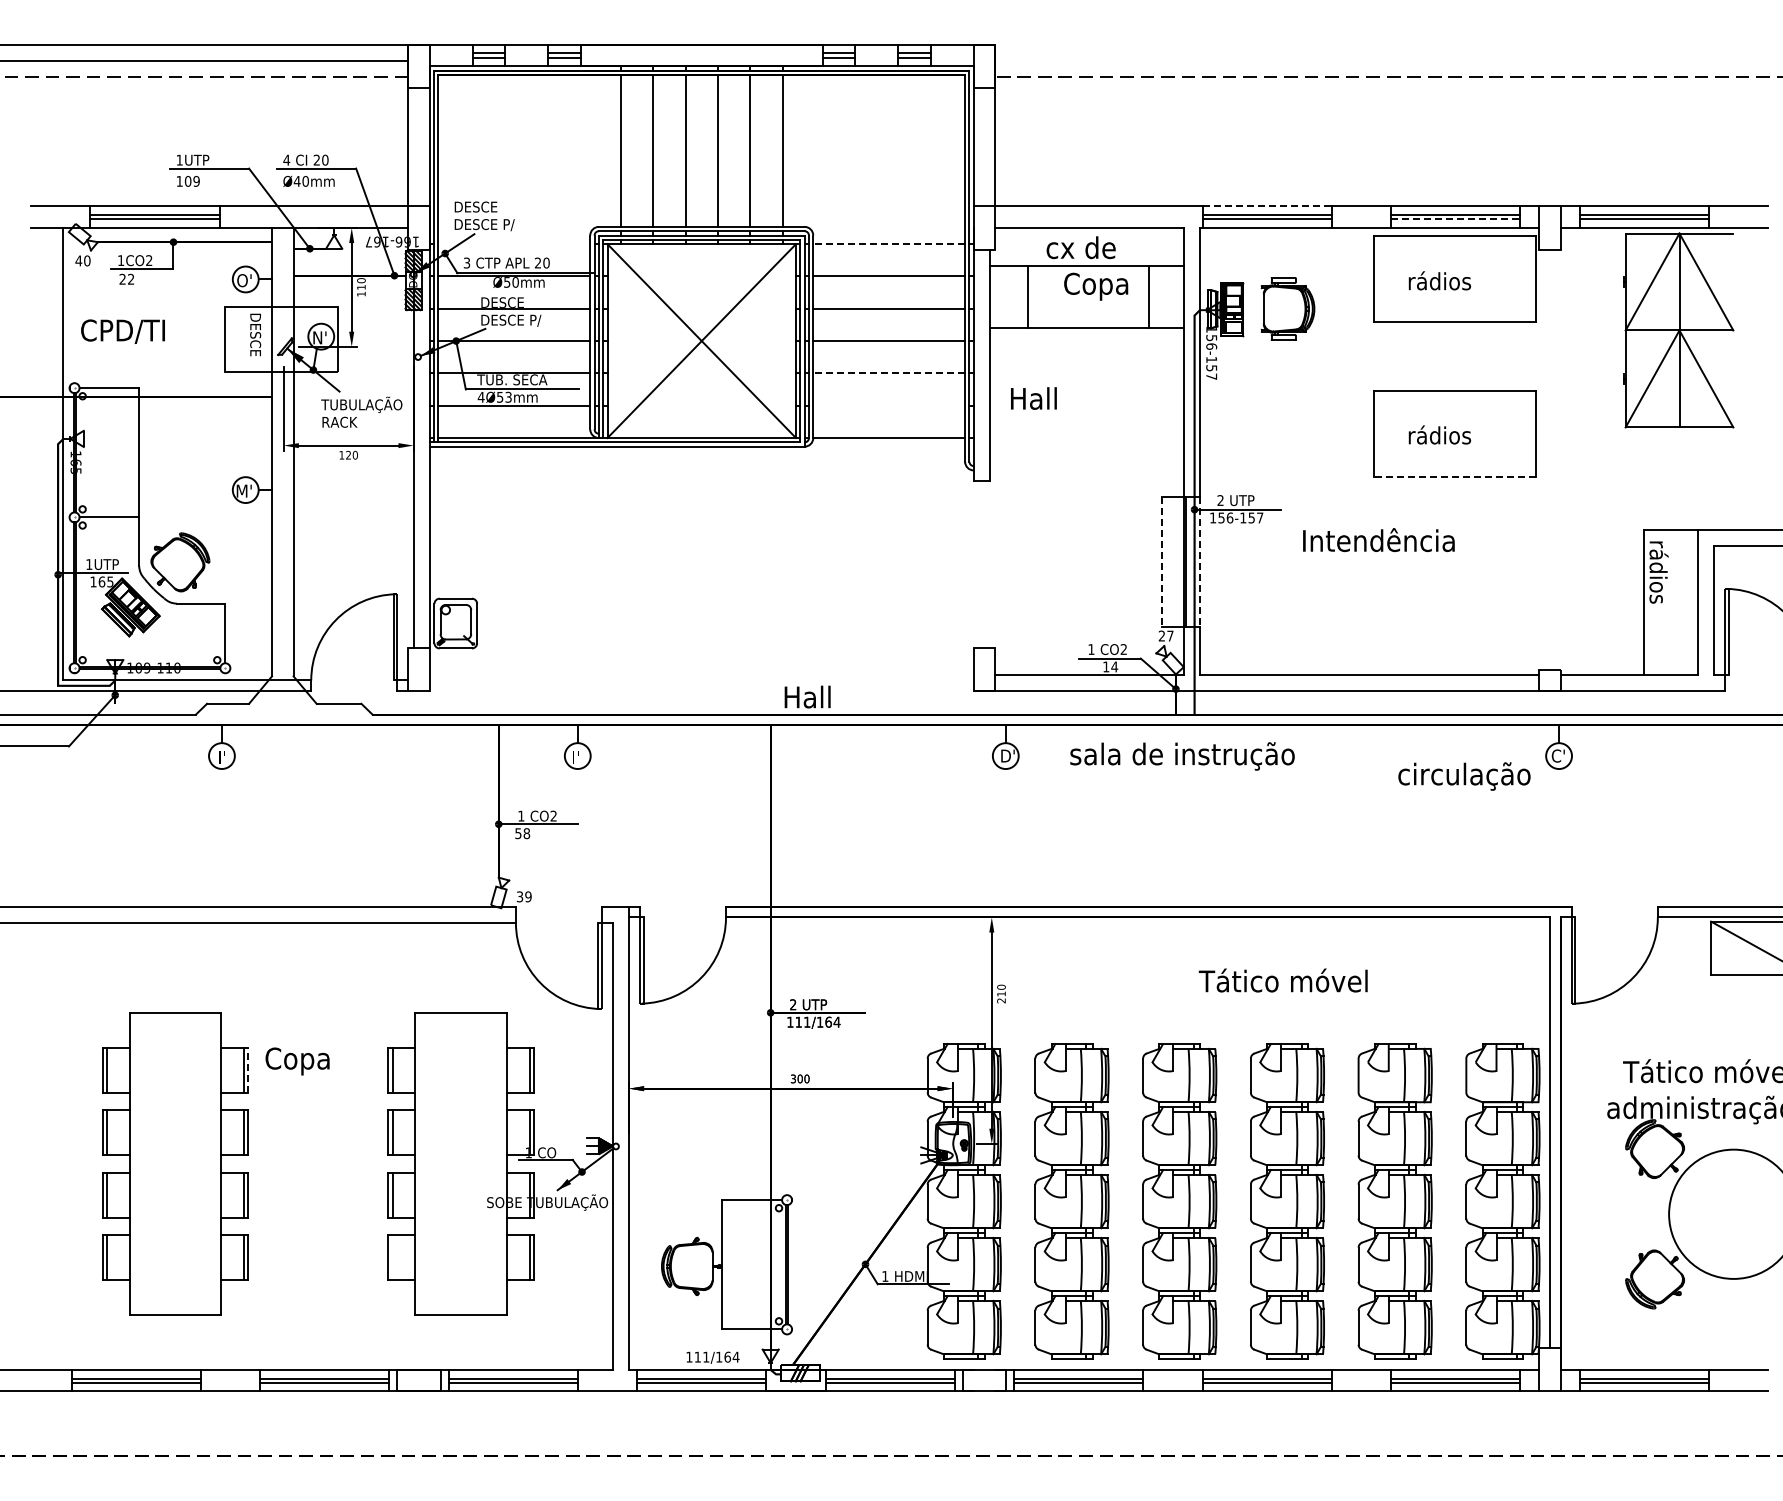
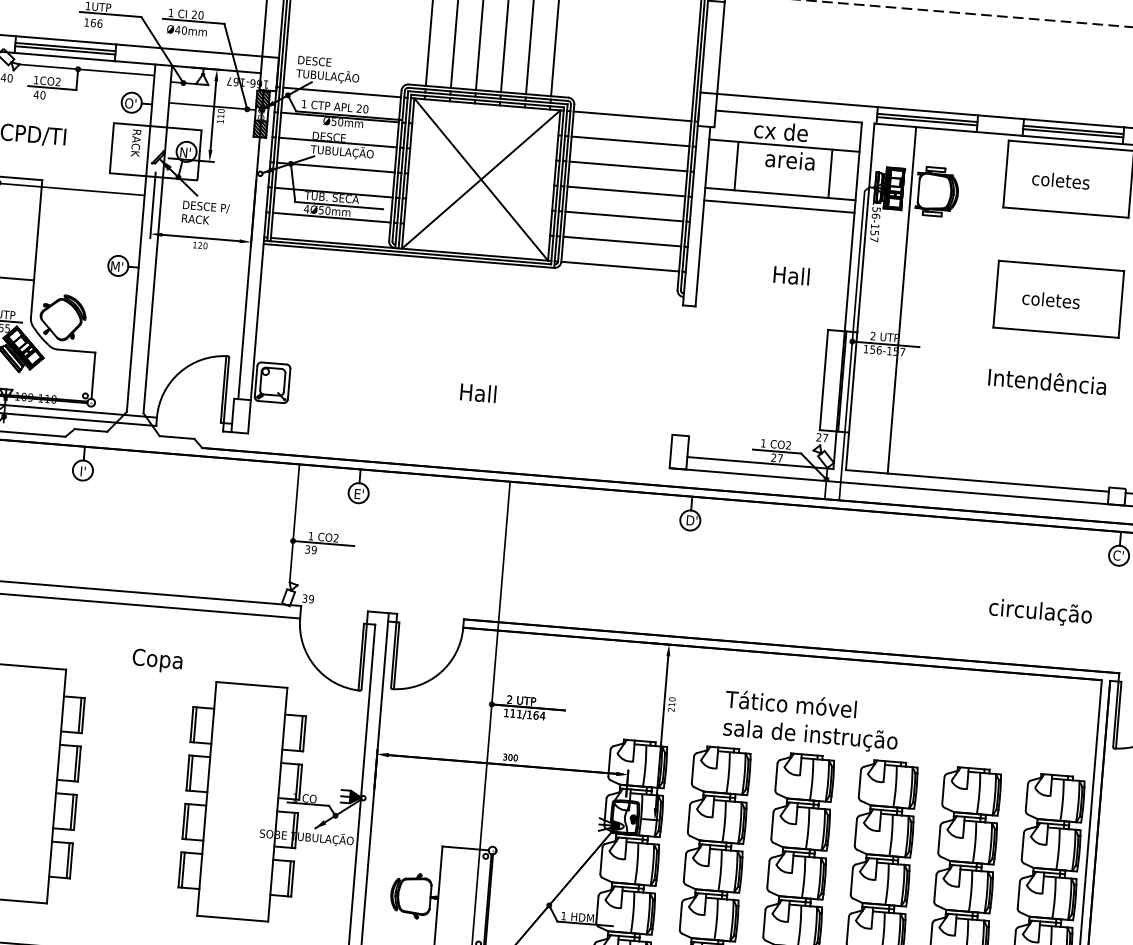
text: (286, 159) -> (170, 12), 4 -> 1
text: (192, 180) -> (96, 22), 109 -> 166
line: (1267, 206) -> (928, 111), dashed -> solid
line: (1455, 219) -> (1072, 133), dashed -> solid
text: (493, 224) -> (327, 75), DESCE P/ -> TUBULAÇÃO
line: (514, 244) -> (342, 92), added
line: (889, 244) -> (632, 116), dashed -> solid
text: (466, 262) -> (303, 103), 3 -> 1
text: (126, 278) -> (39, 94), 22 -> 40
text: (1444, 280) -> (1060, 179), rádios -> coletes
text: (1096, 286) -> (790, 162), Copa -> areia
text: (520, 320) -> (342, 152), DESCE P/ -> TUBULAÇÃO
text: (255, 335) -> (135, 146), DESCE -> RACK
line: (1086, 344) -> (779, 206), added
line: (889, 373) -> (624, 216), dashed -> solid
text: (508, 396) -> (327, 210), 4Ø53mm -> 4Ø50mm
text: (1033, 398) -> (791, 275), moved
text: (361, 404) -> (213, 207), TUBULAÇÃO -> DESCE P/
line: (889, 405) -> (622, 241), added
text: (1444, 434) -> (1050, 299), rádios -> coletes
line: (1253, 451) -> (901, 300), added
line: (1454, 476) -> (1055, 332), dashed -> solid
text: (1378, 540) -> (1047, 381), moved
line: (1162, 561) -> (824, 379), dashed -> solid
line: (1199, 561) -> (852, 382), dashed -> solid
text: (1110, 666) -> (777, 457), 14 -> 27
text: (807, 696) -> (478, 392), moved
text: (1182, 756) -> (810, 735), moved
text: (578, 757) -> (359, 494), I' -> E'
text: (1464, 776) -> (1040, 612), moved
text: (522, 833) -> (310, 549), 58 -> 39
text: (1282, 980) -> (790, 703), moved
text: (297, 1061) -> (157, 661), moved
line: (248, 1070) -> (83, 715), dashed -> solid
line: (392, 1257) -> (183, 869), added

